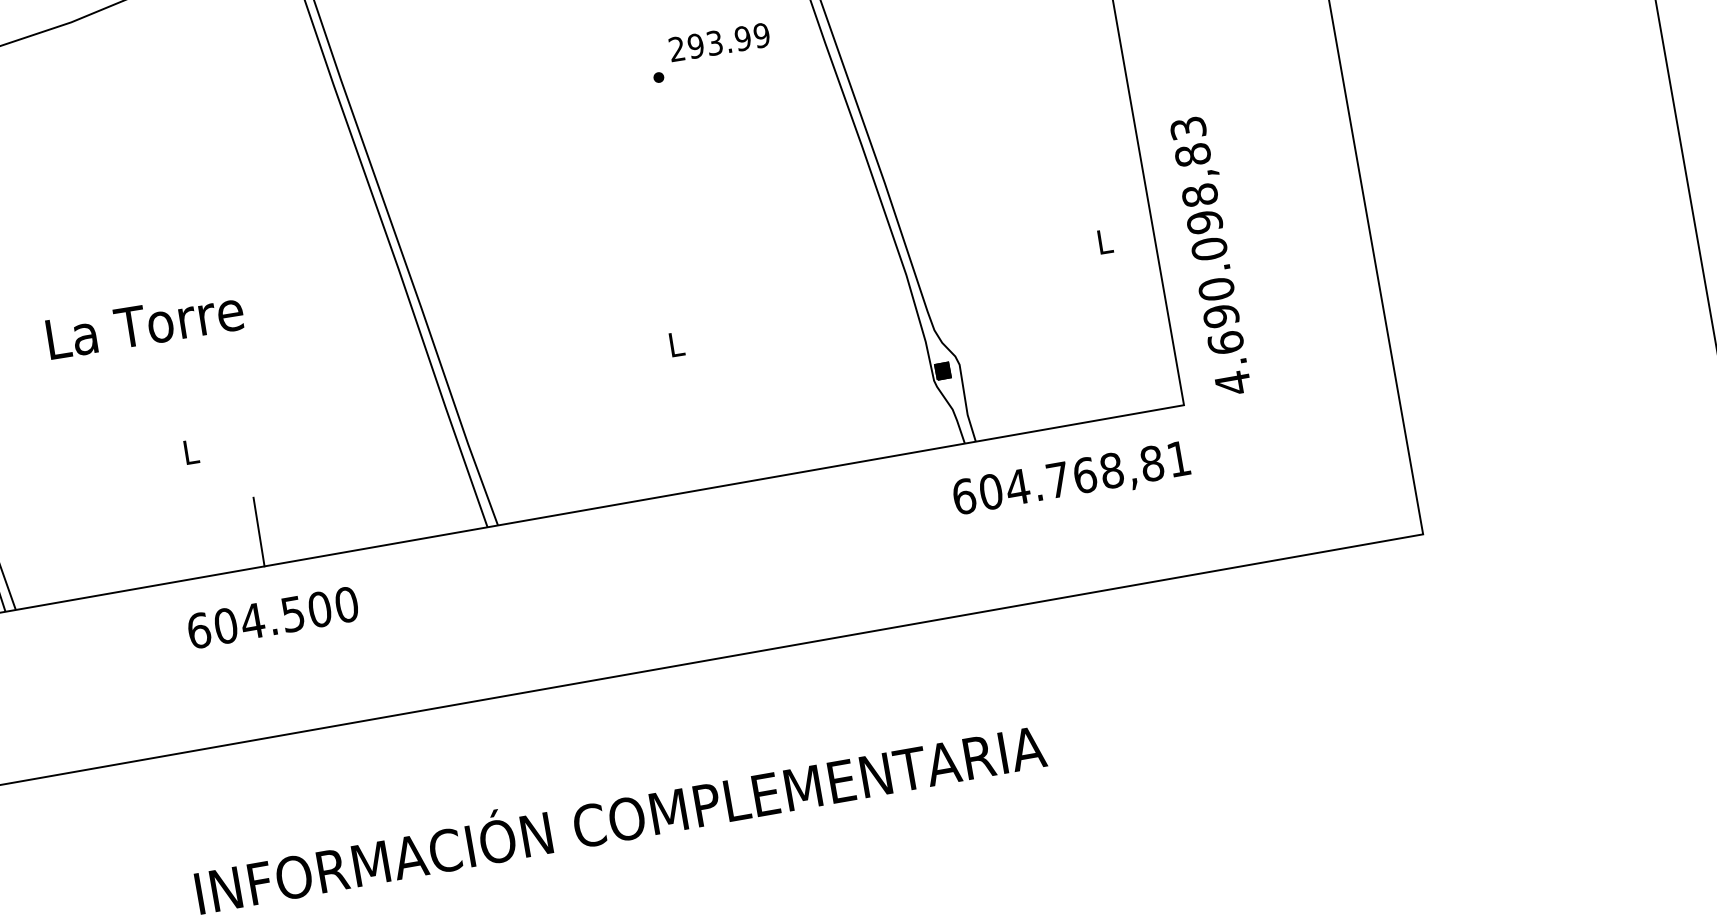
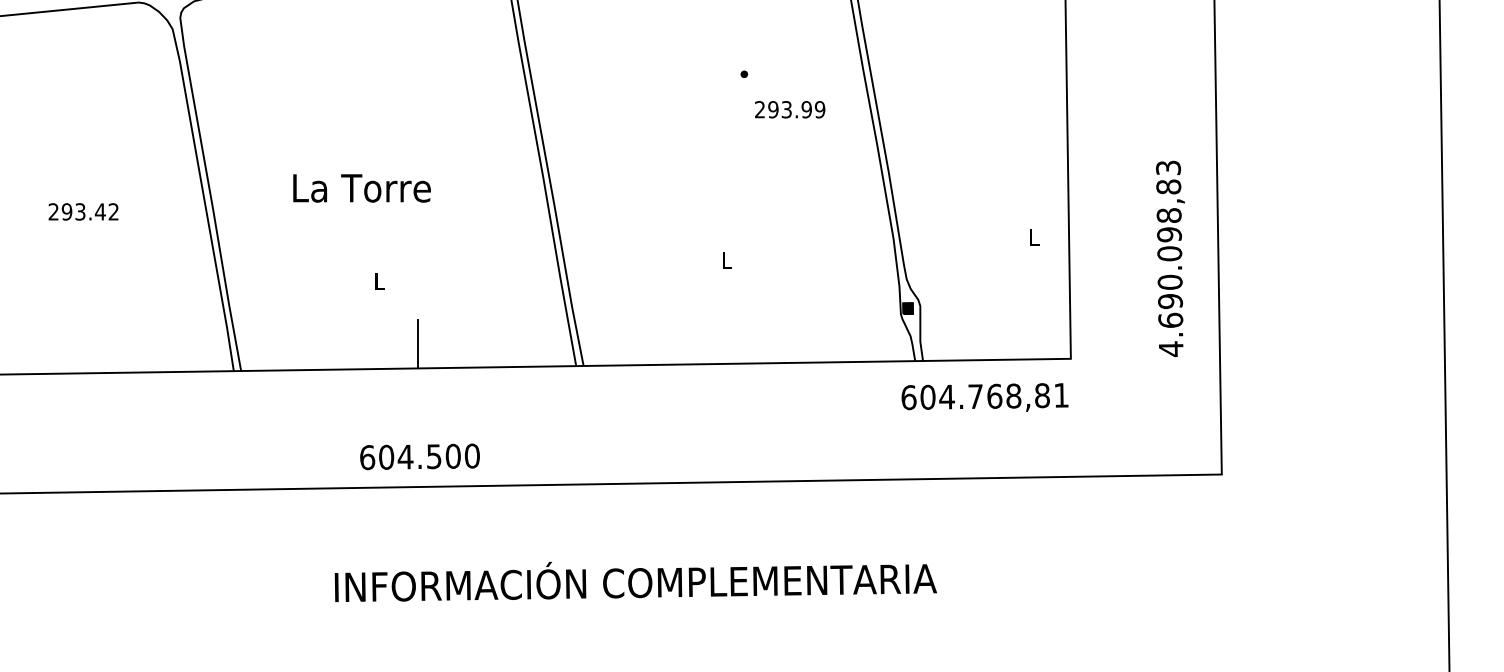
text: (719, 41) -> (790, 109), moved
text: (1211, 255) -> (1170, 258), moved
text: (272, 617) -> (419, 456), moved

